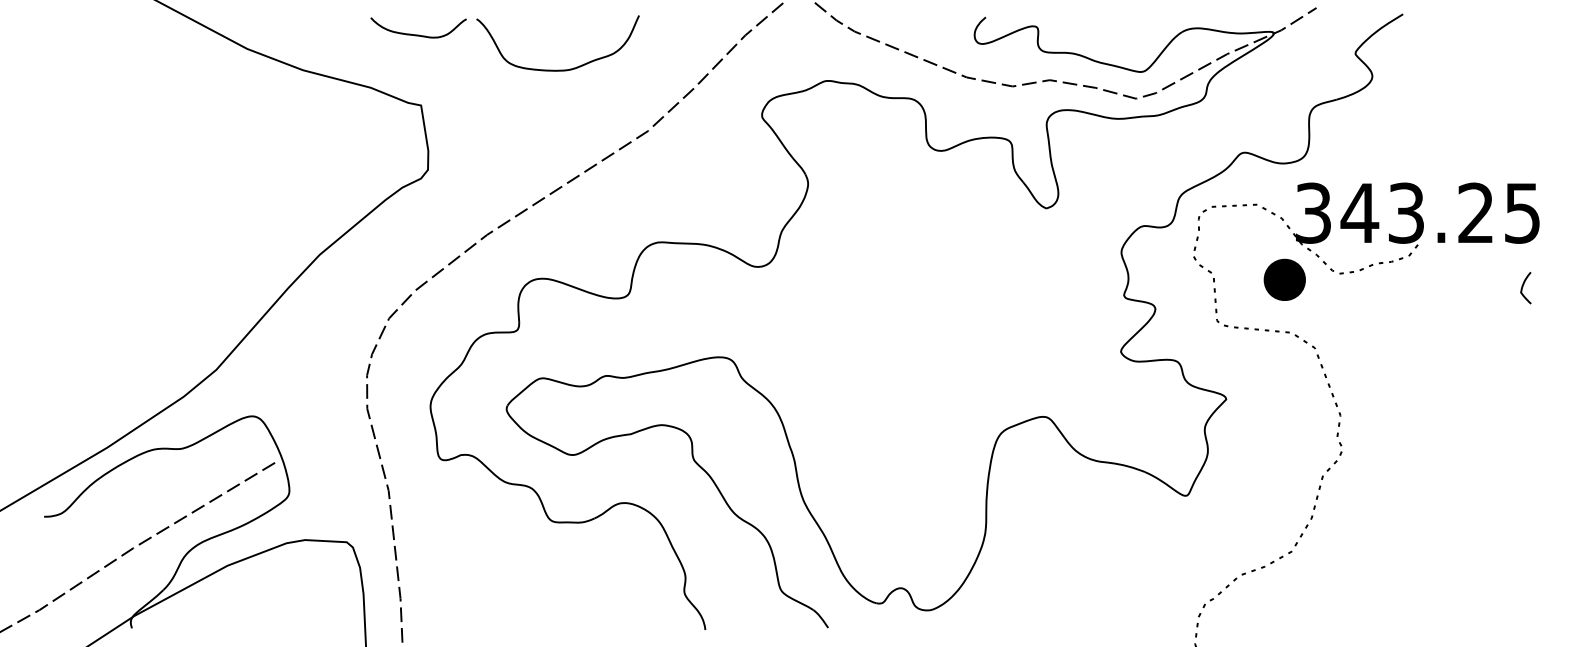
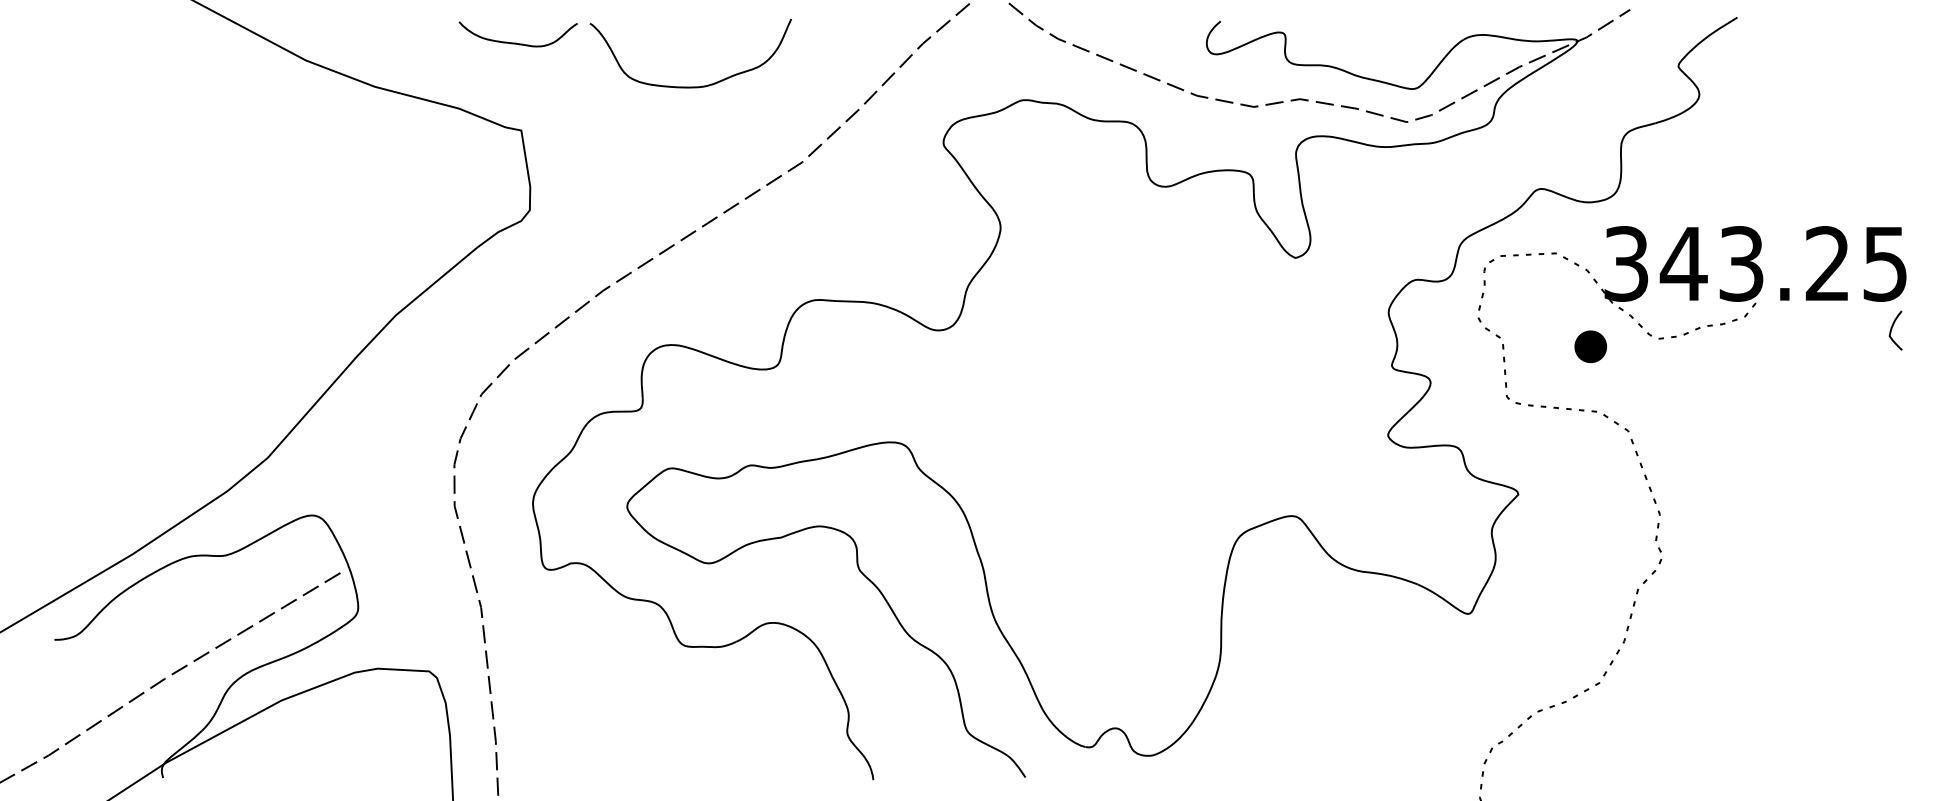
part: (1284, 280) -> (1590, 347), size x0.62
curve: (1523, 287) -> (1892, 329), moved

